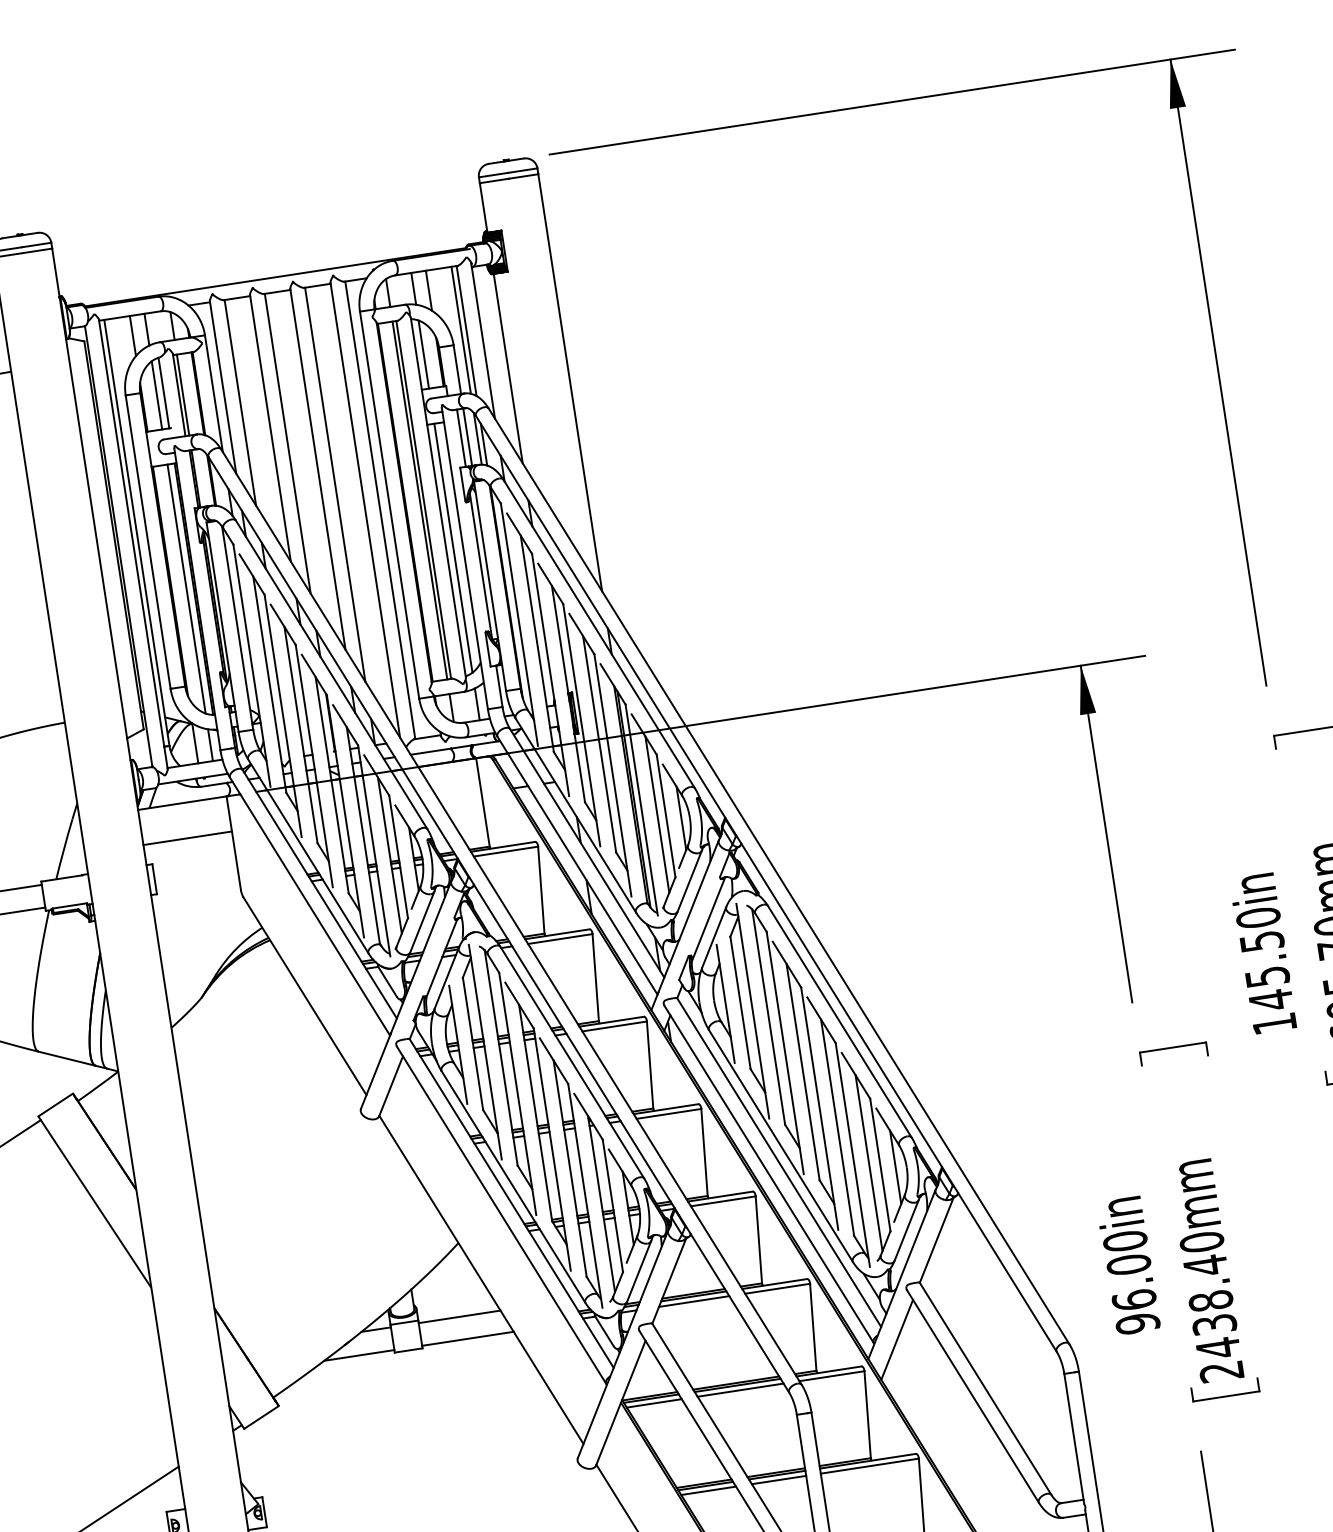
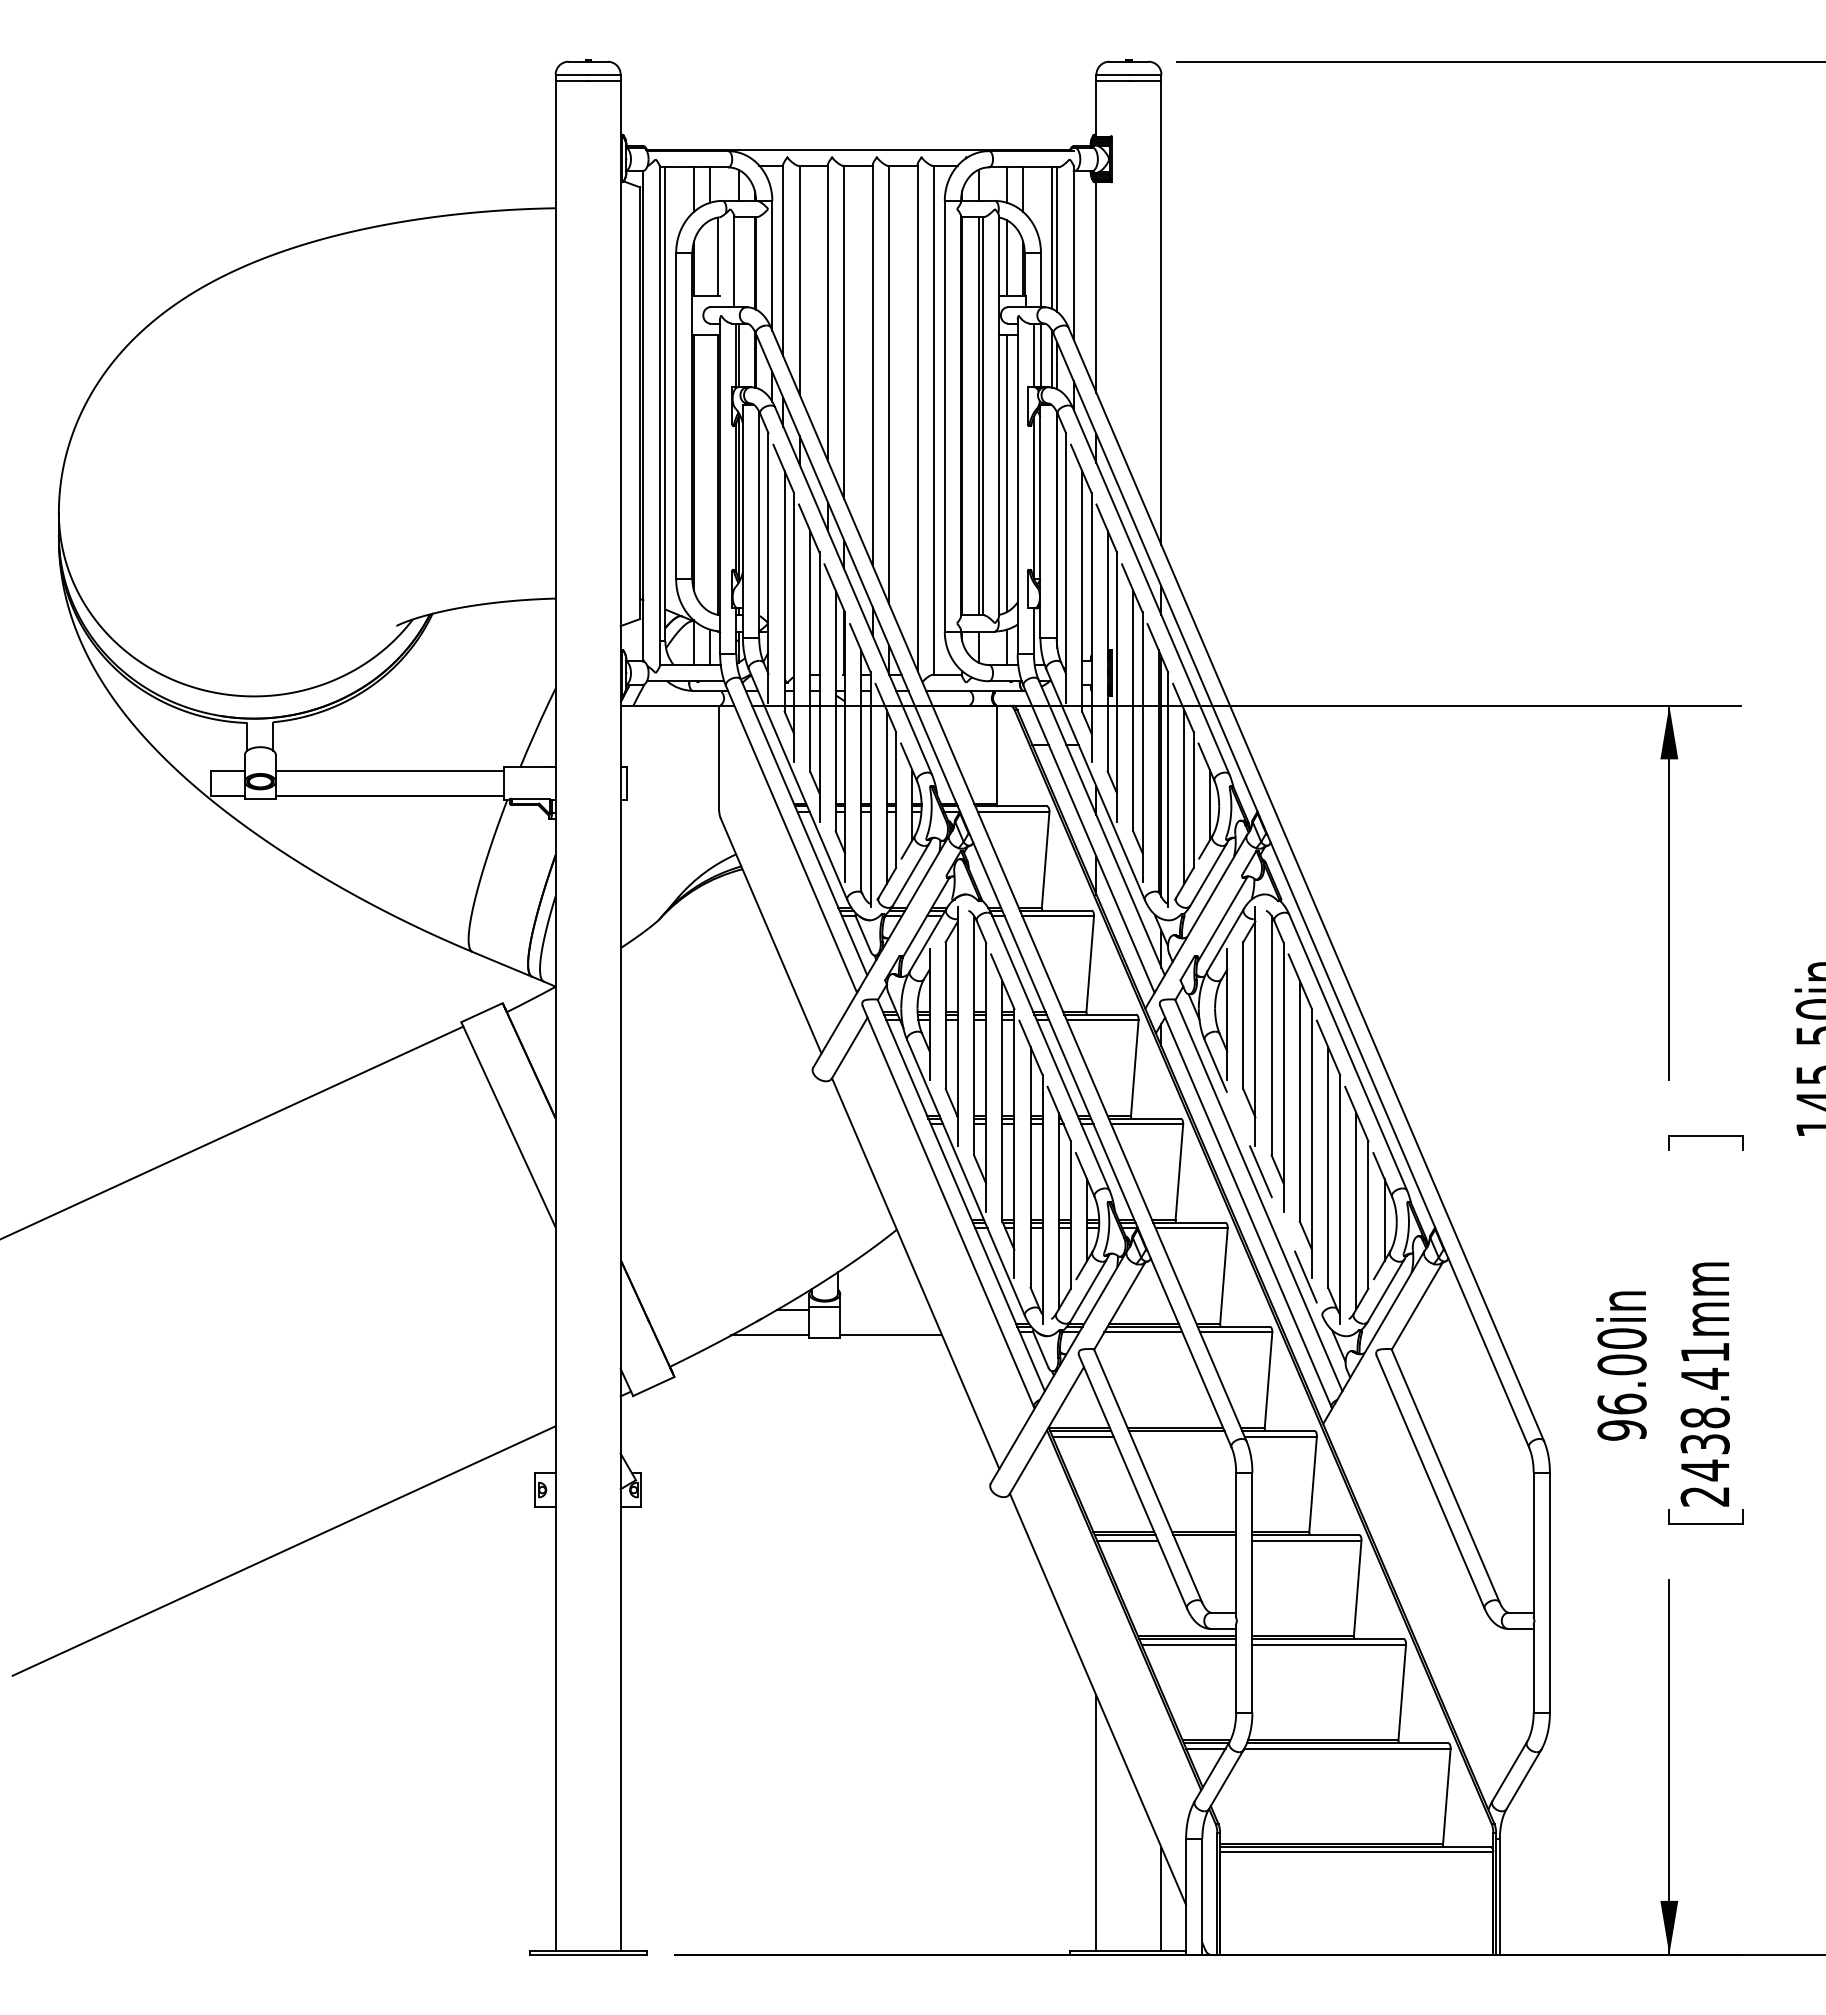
line: (157, 395) -> (710, 258), removed
line: (183, 395) -> (738, 262), removed
line: (186, 588) -> (710, 473), removed
line: (187, 838) -> (669, 744), removed
line: (780, 1146) -> (1263, 1178), solid -> dashed
text: (1201, 1242) -> (1704, 1352), 2438.40mm -> 2438.41mm
line: (459, 1317) -> (885, 1310), removed
line: (896, 1339) -> (1357, 1407), removed
line: (740, 1390) -> (1178, 1436), removed
line: (778, 1479) -> (1205, 1540), removed

